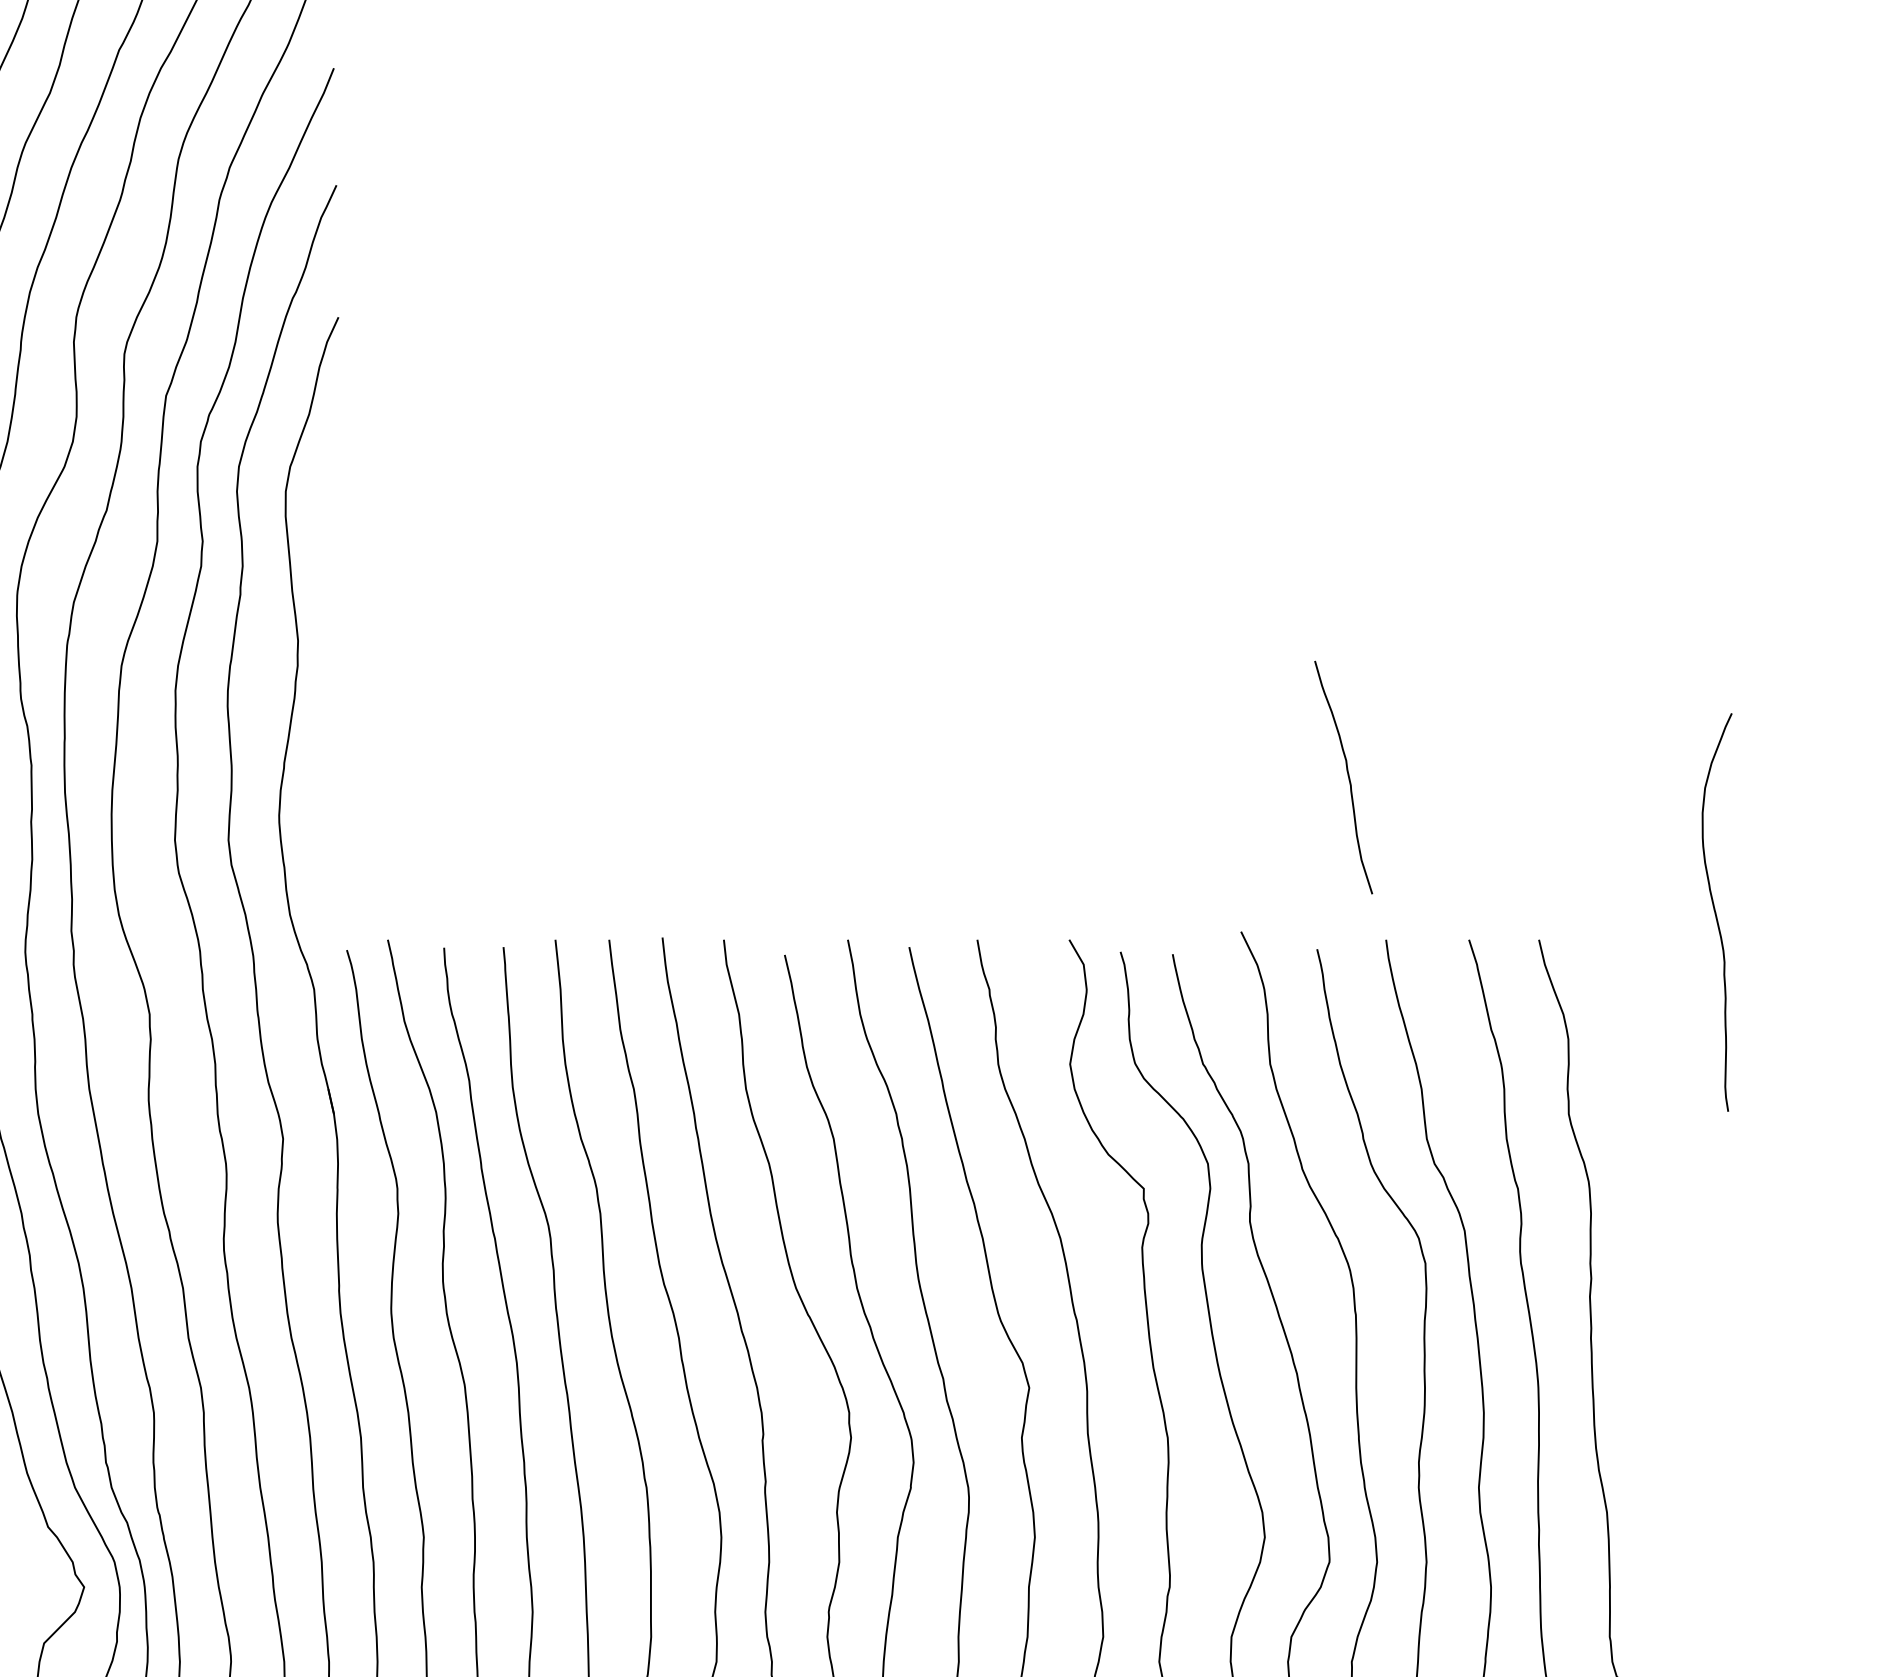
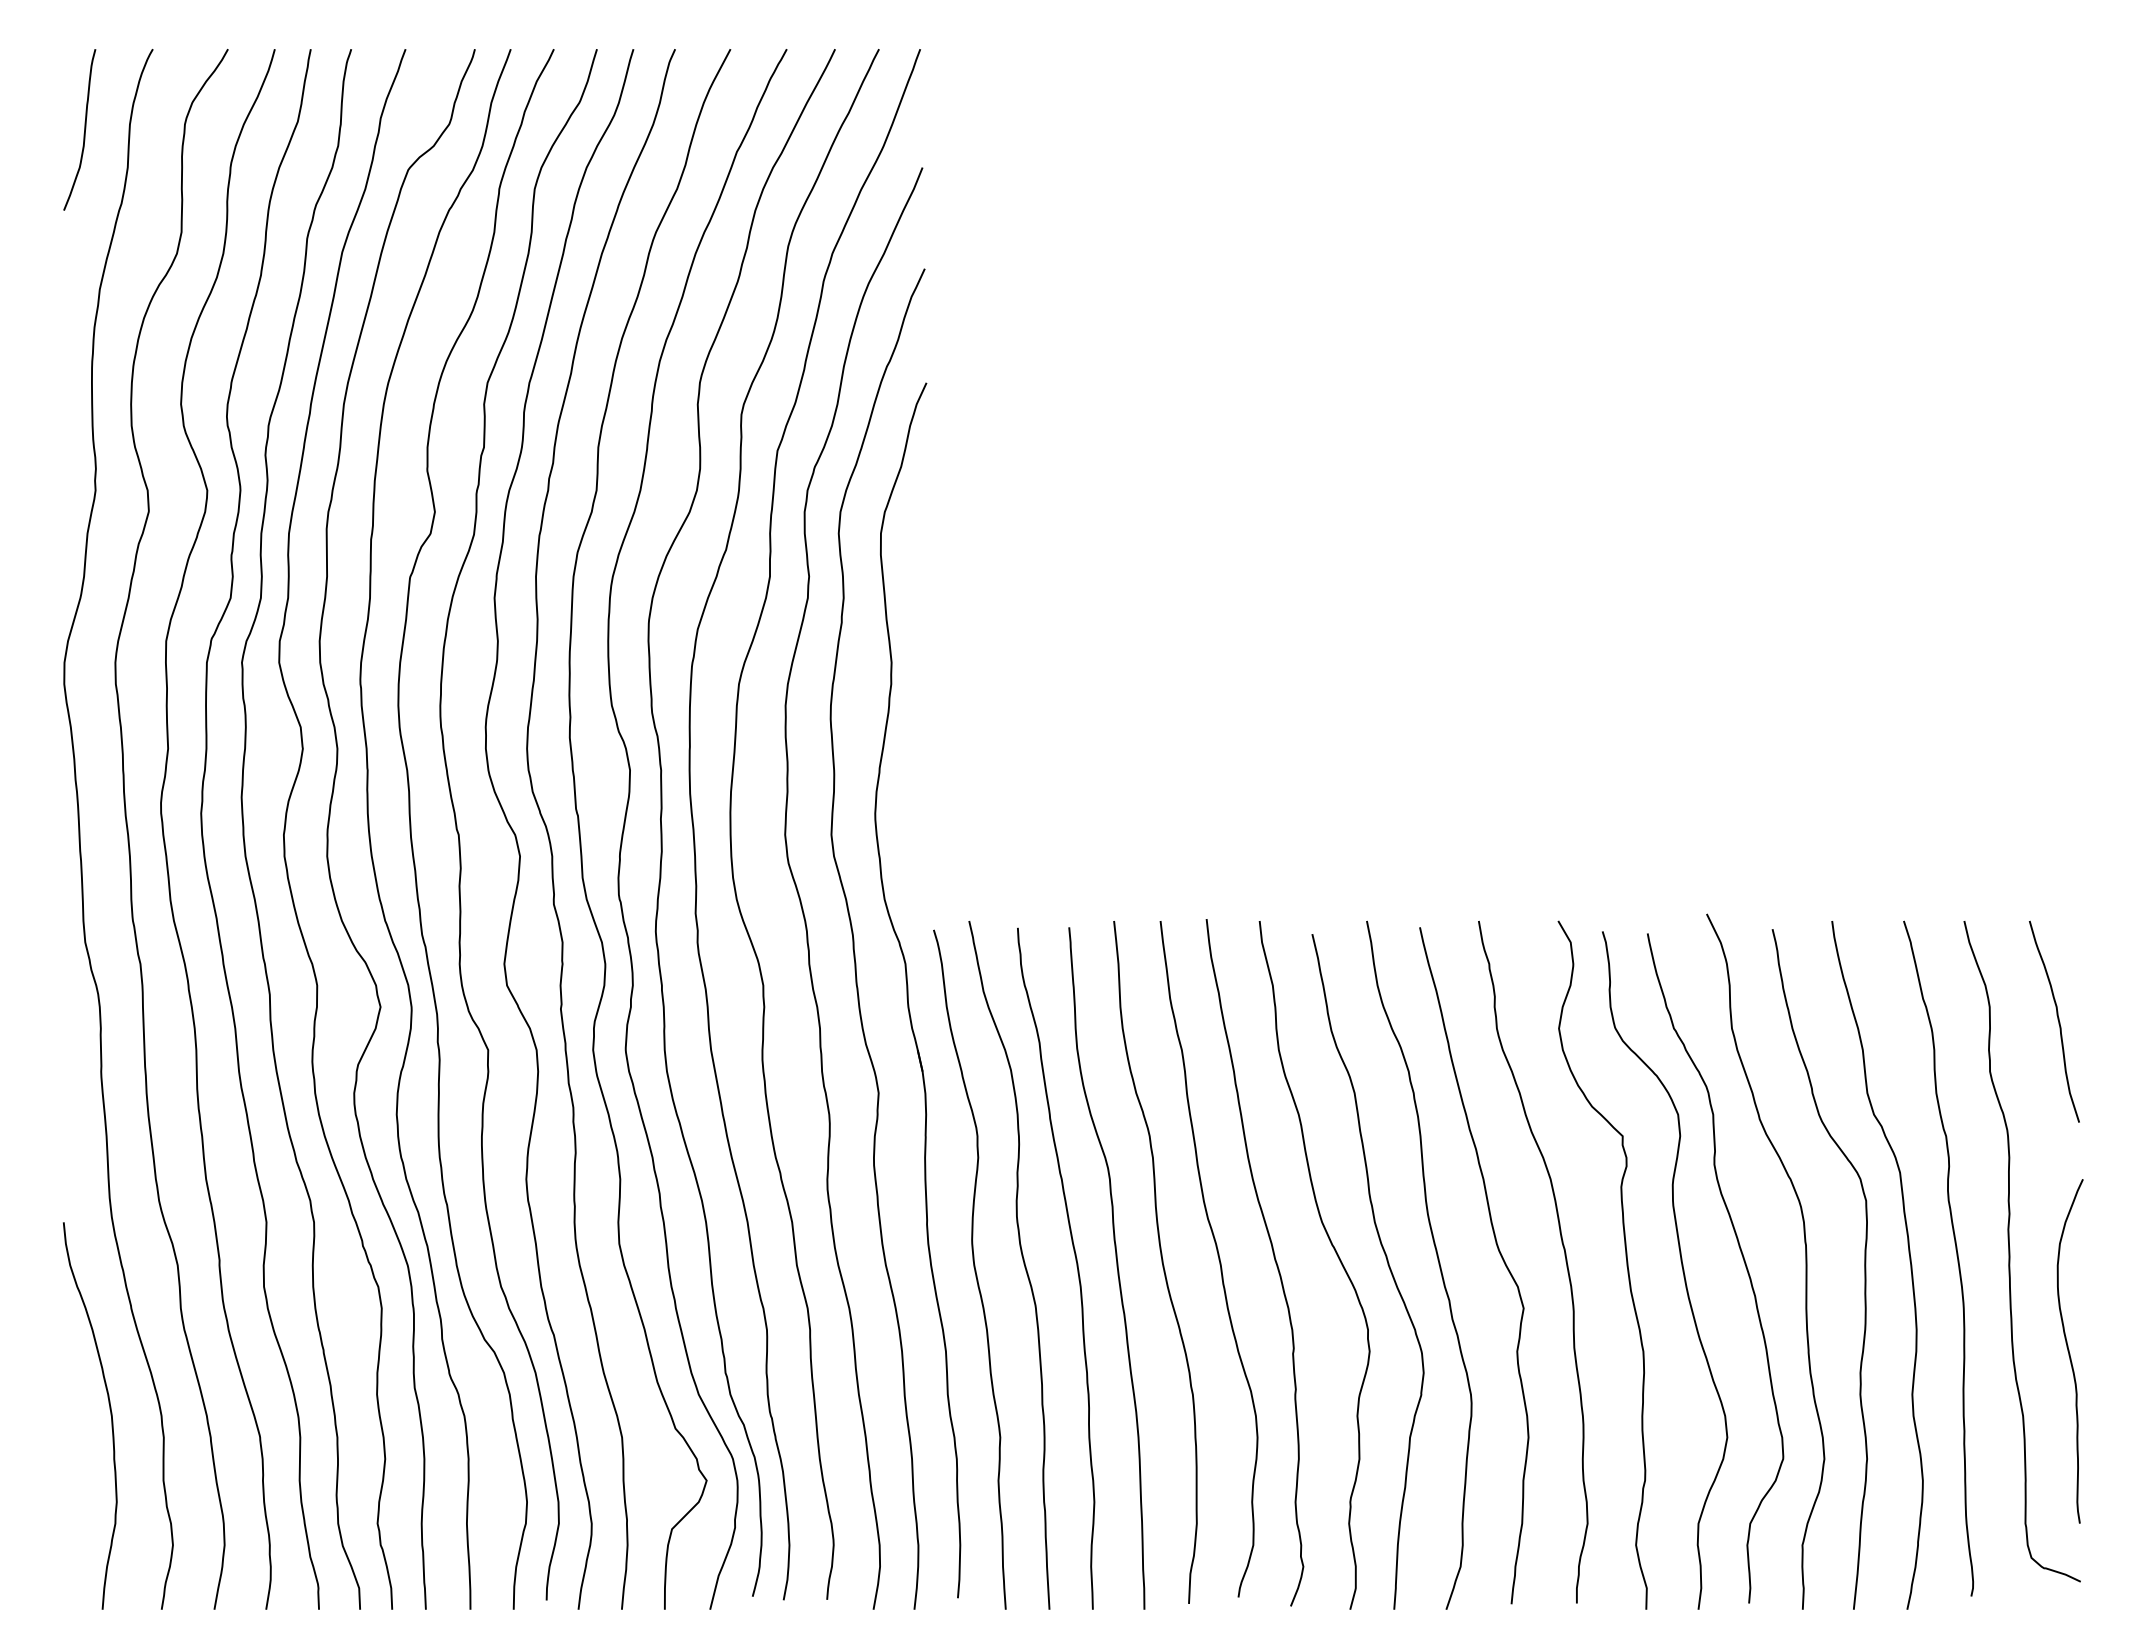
curve: (1347, 776) -> (2057, 1020), moved
curve: (1716, 912) -> (2069, 1351), moved

